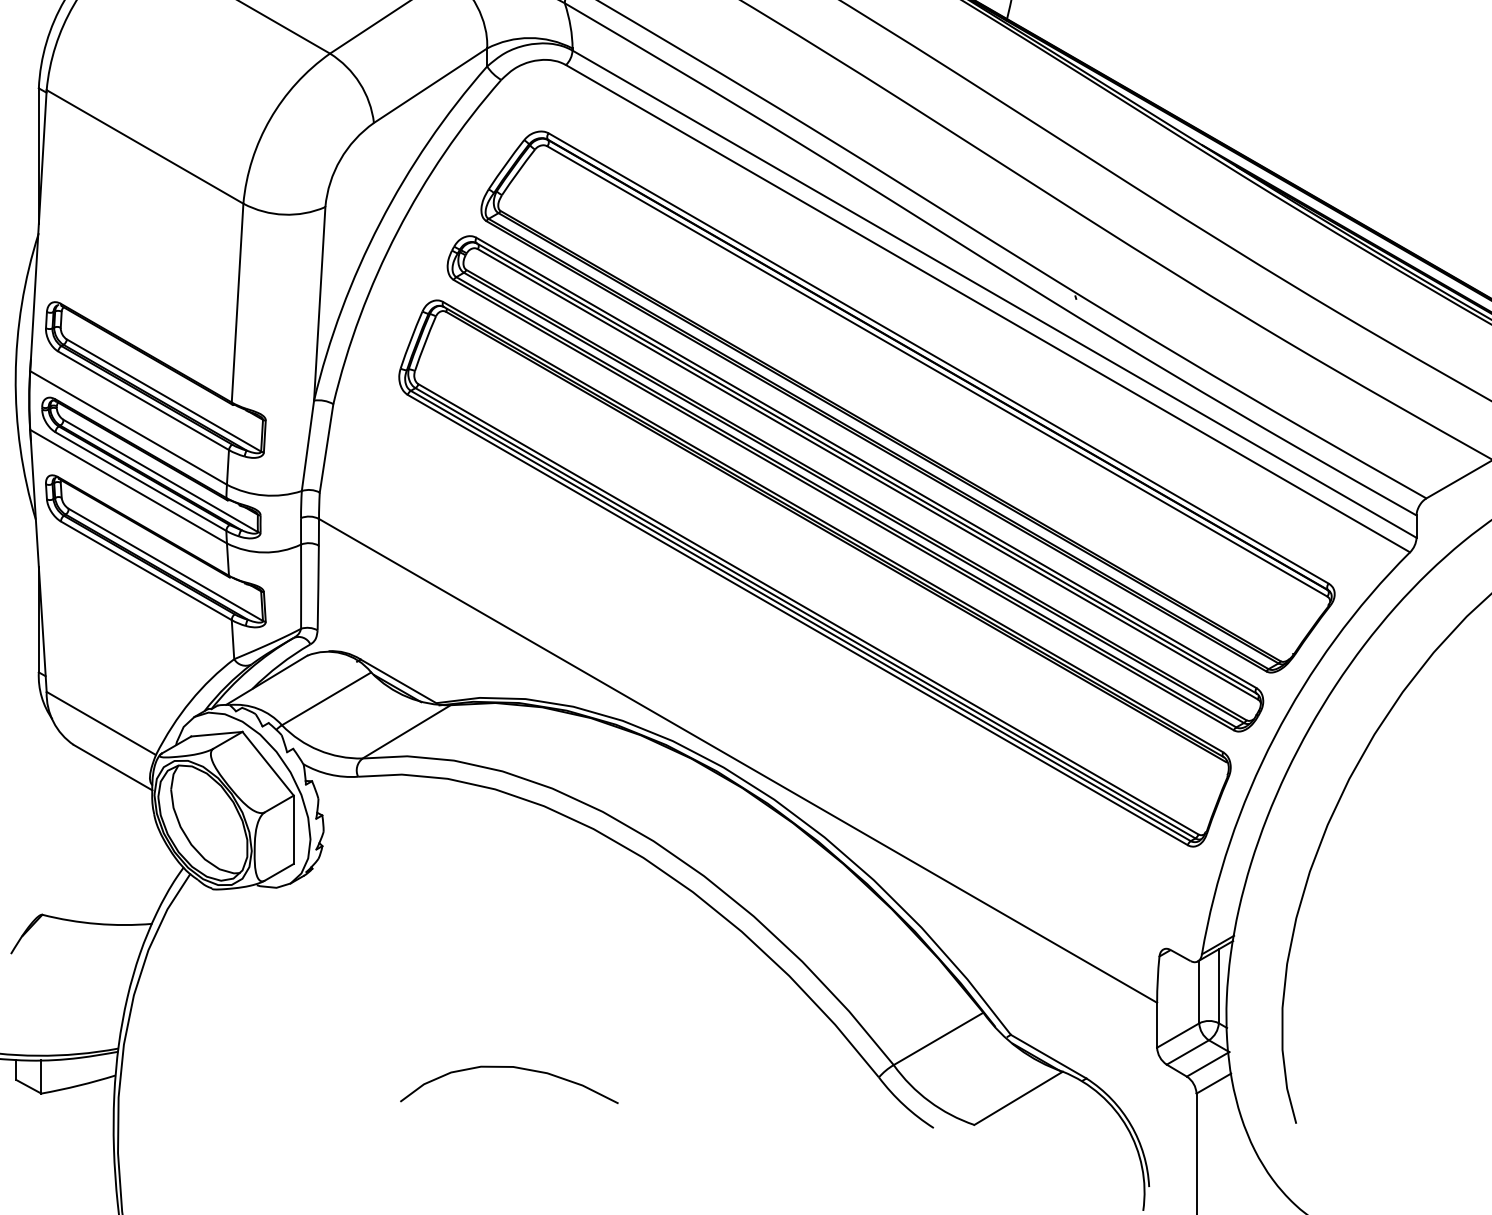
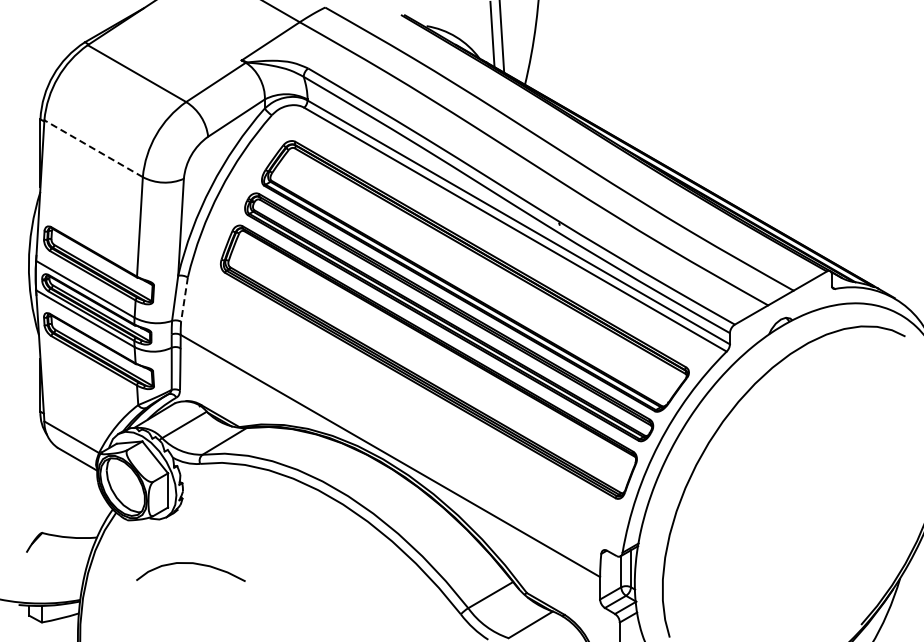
line: (144, 146) -> (93, 148), solid -> dashed
line: (326, 450) -> (184, 300), solid -> dashed
curve: (514, 1069) -> (193, 564), moved

